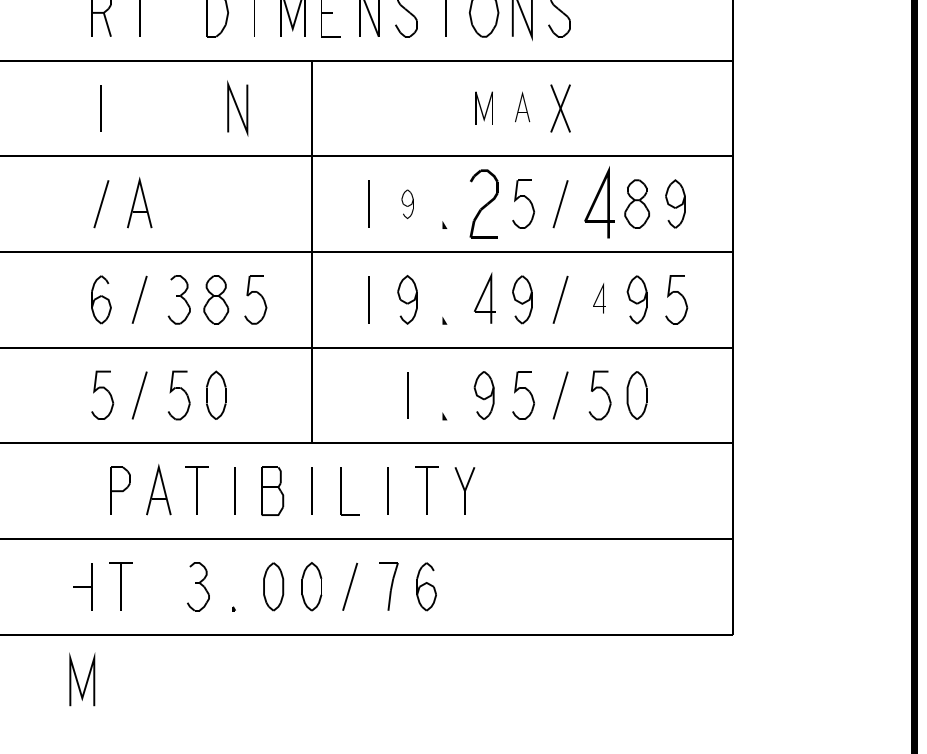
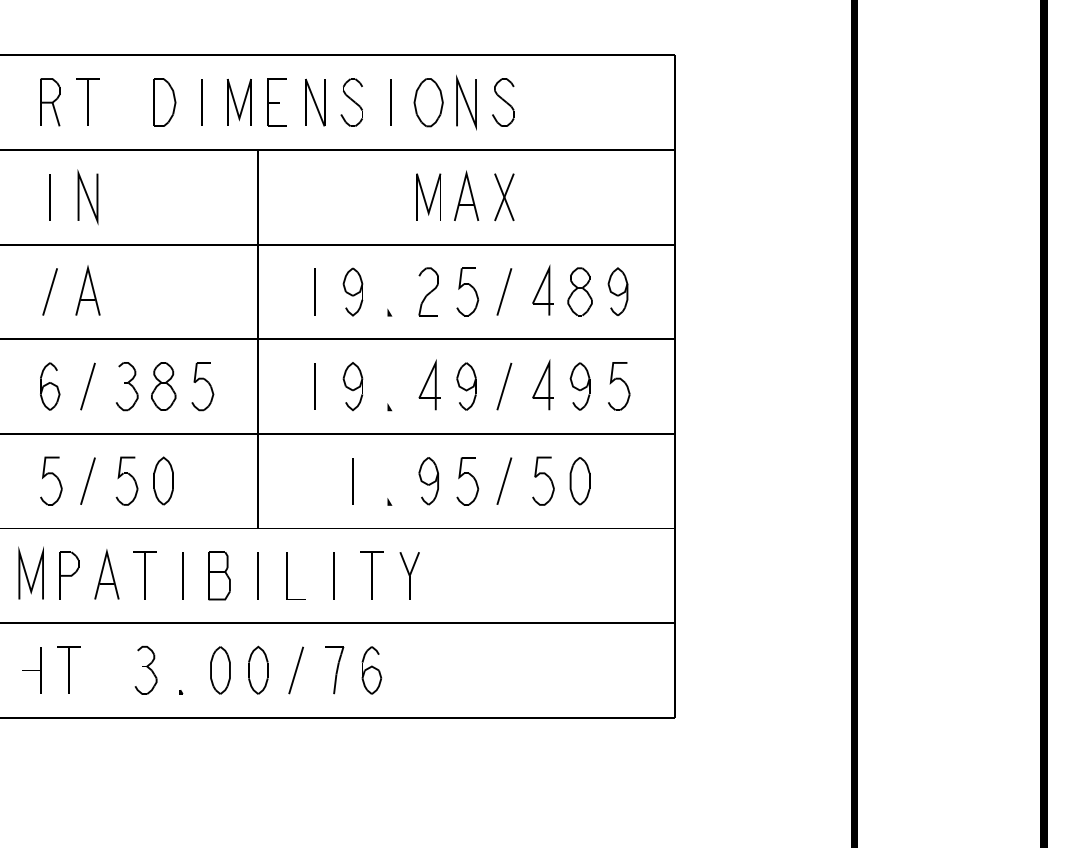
part: (522, 106) -> (466, 195), size x1.67
part: (483, 107) -> (428, 196), size x1.43
line: (237, 108) -> (87, 197), moved
part: (599, 201) -> (542, 289), size x0.71
part: (407, 203) -> (352, 291), size x1.67
part: (483, 203) -> (428, 291), size x0.71
part: (599, 297) -> (542, 384), size x1.67
line: (77, 678) -> (26, 572), moved

